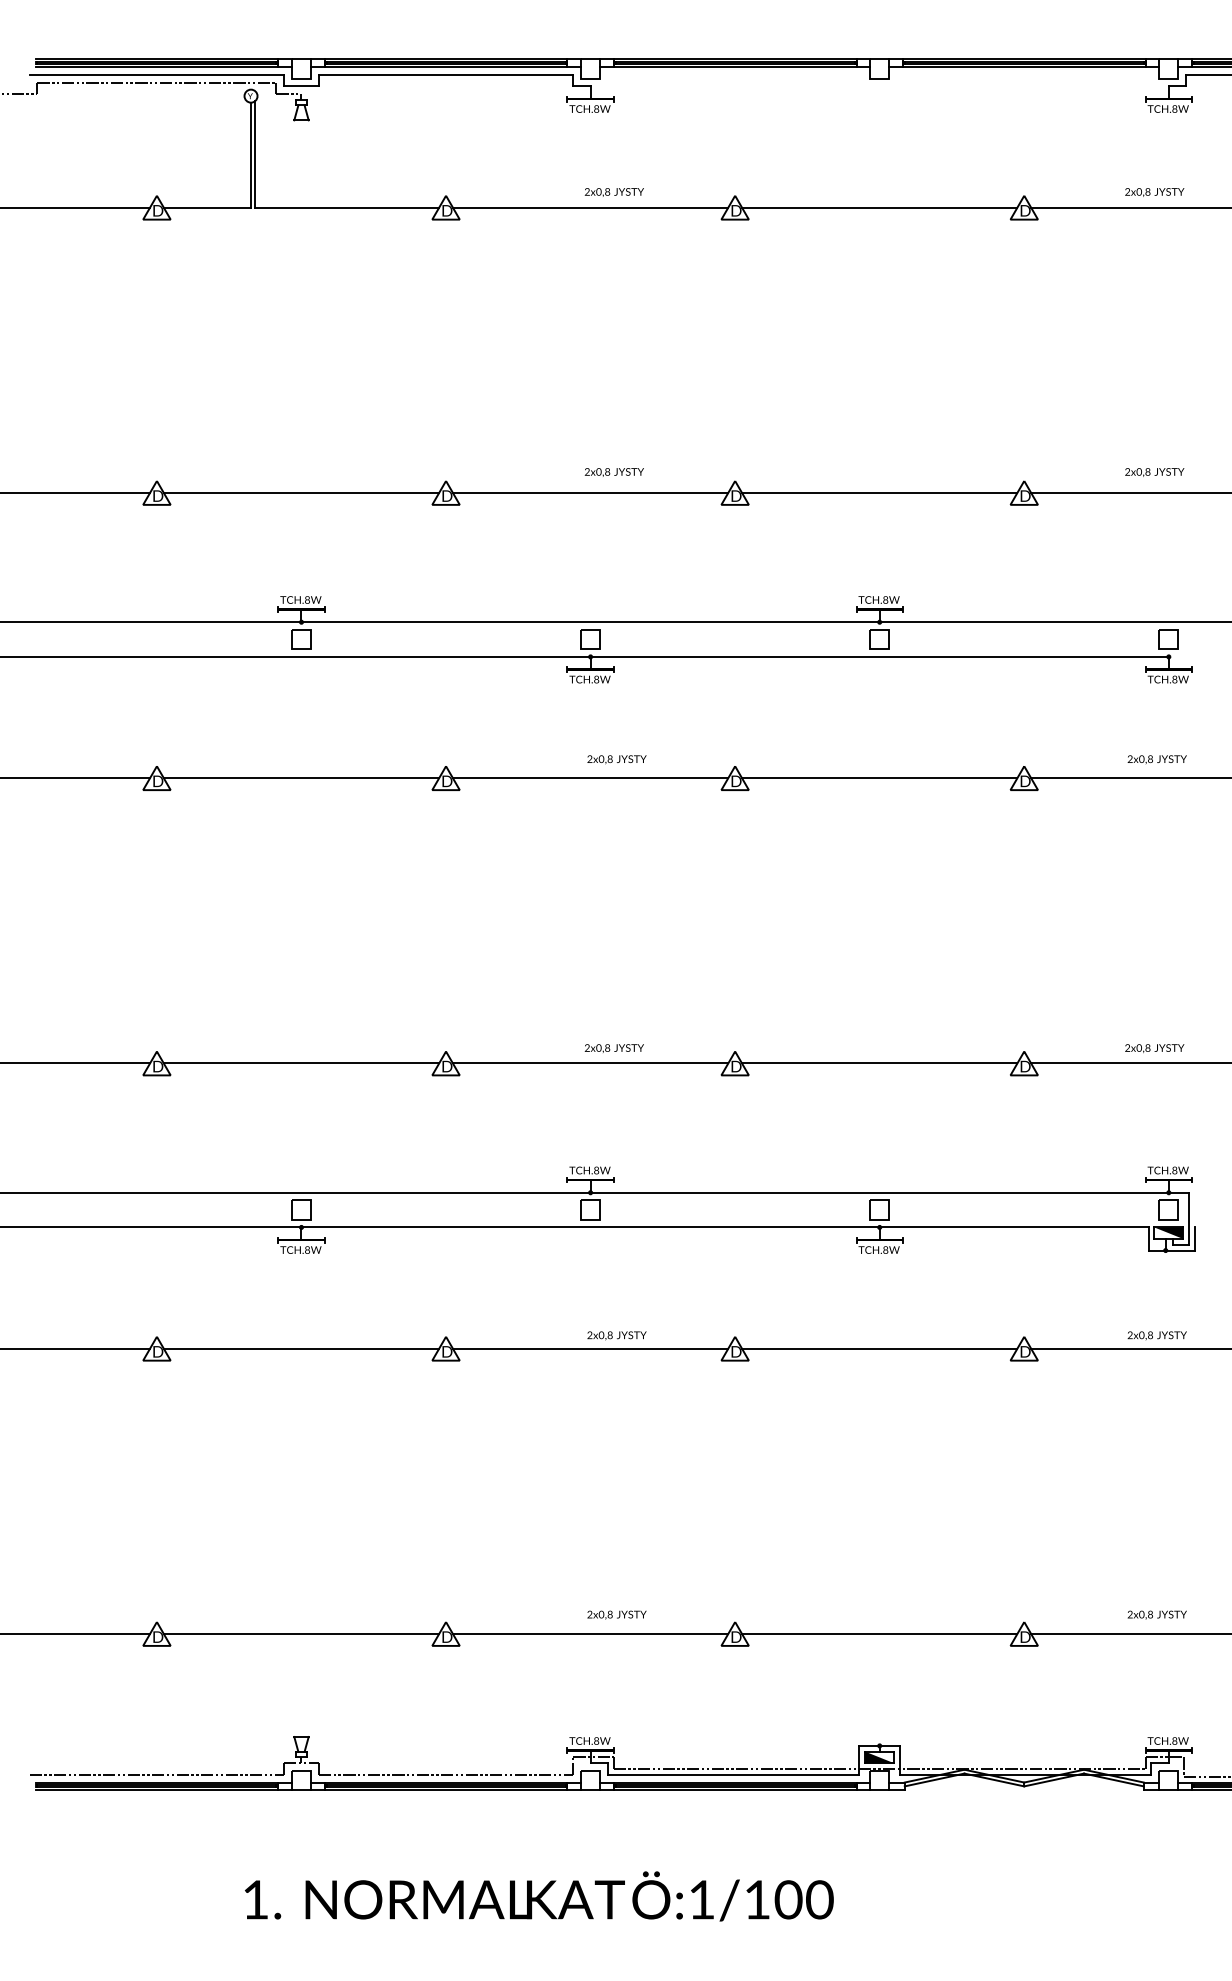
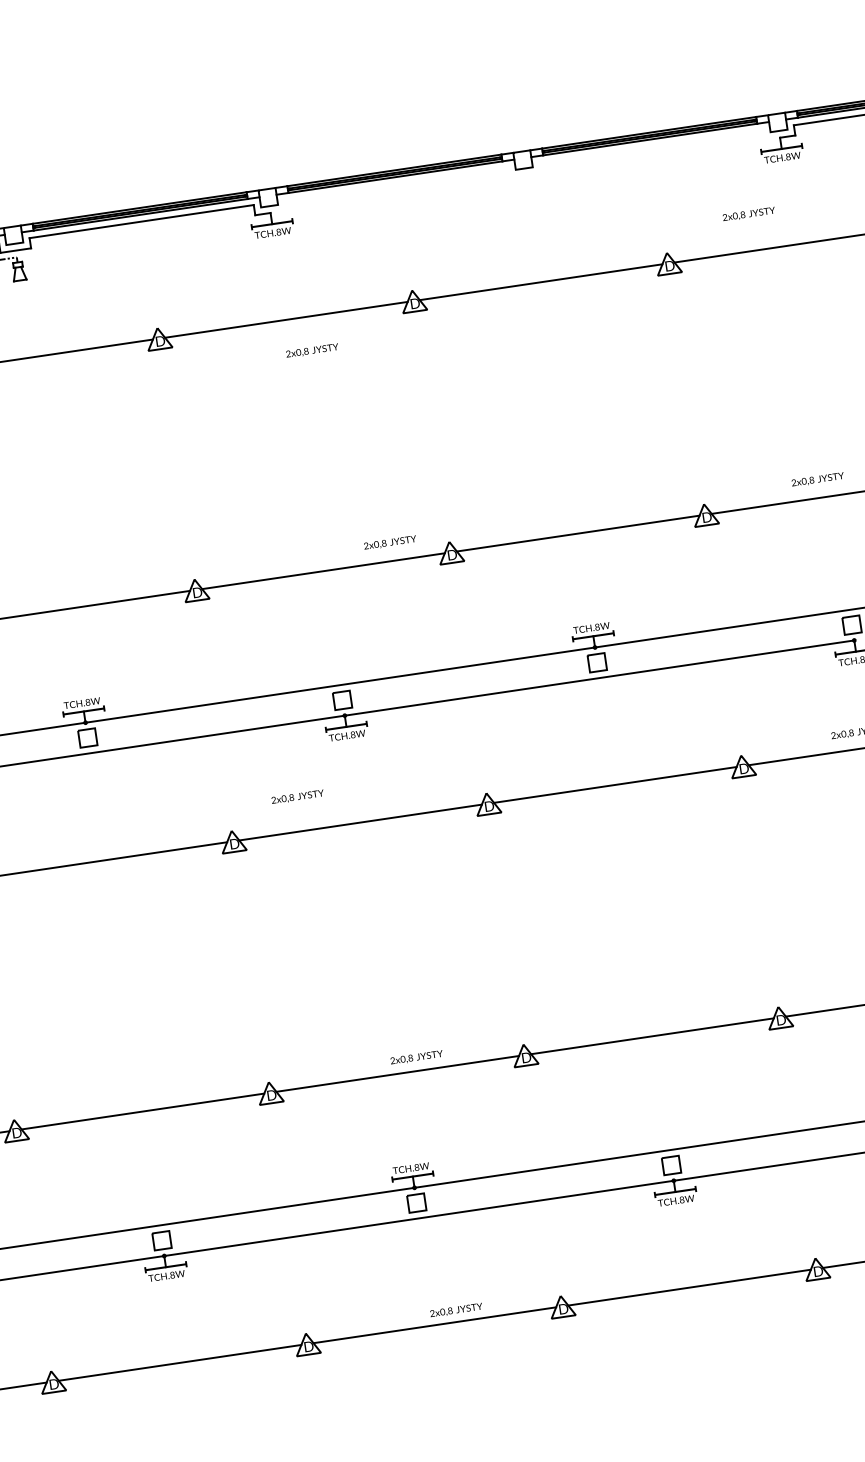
text: (613, 192) -> (311, 351), moved
text: (1154, 192) -> (748, 214), moved
text: (613, 472) -> (389, 543), moved
text: (616, 759) -> (297, 797), moved

